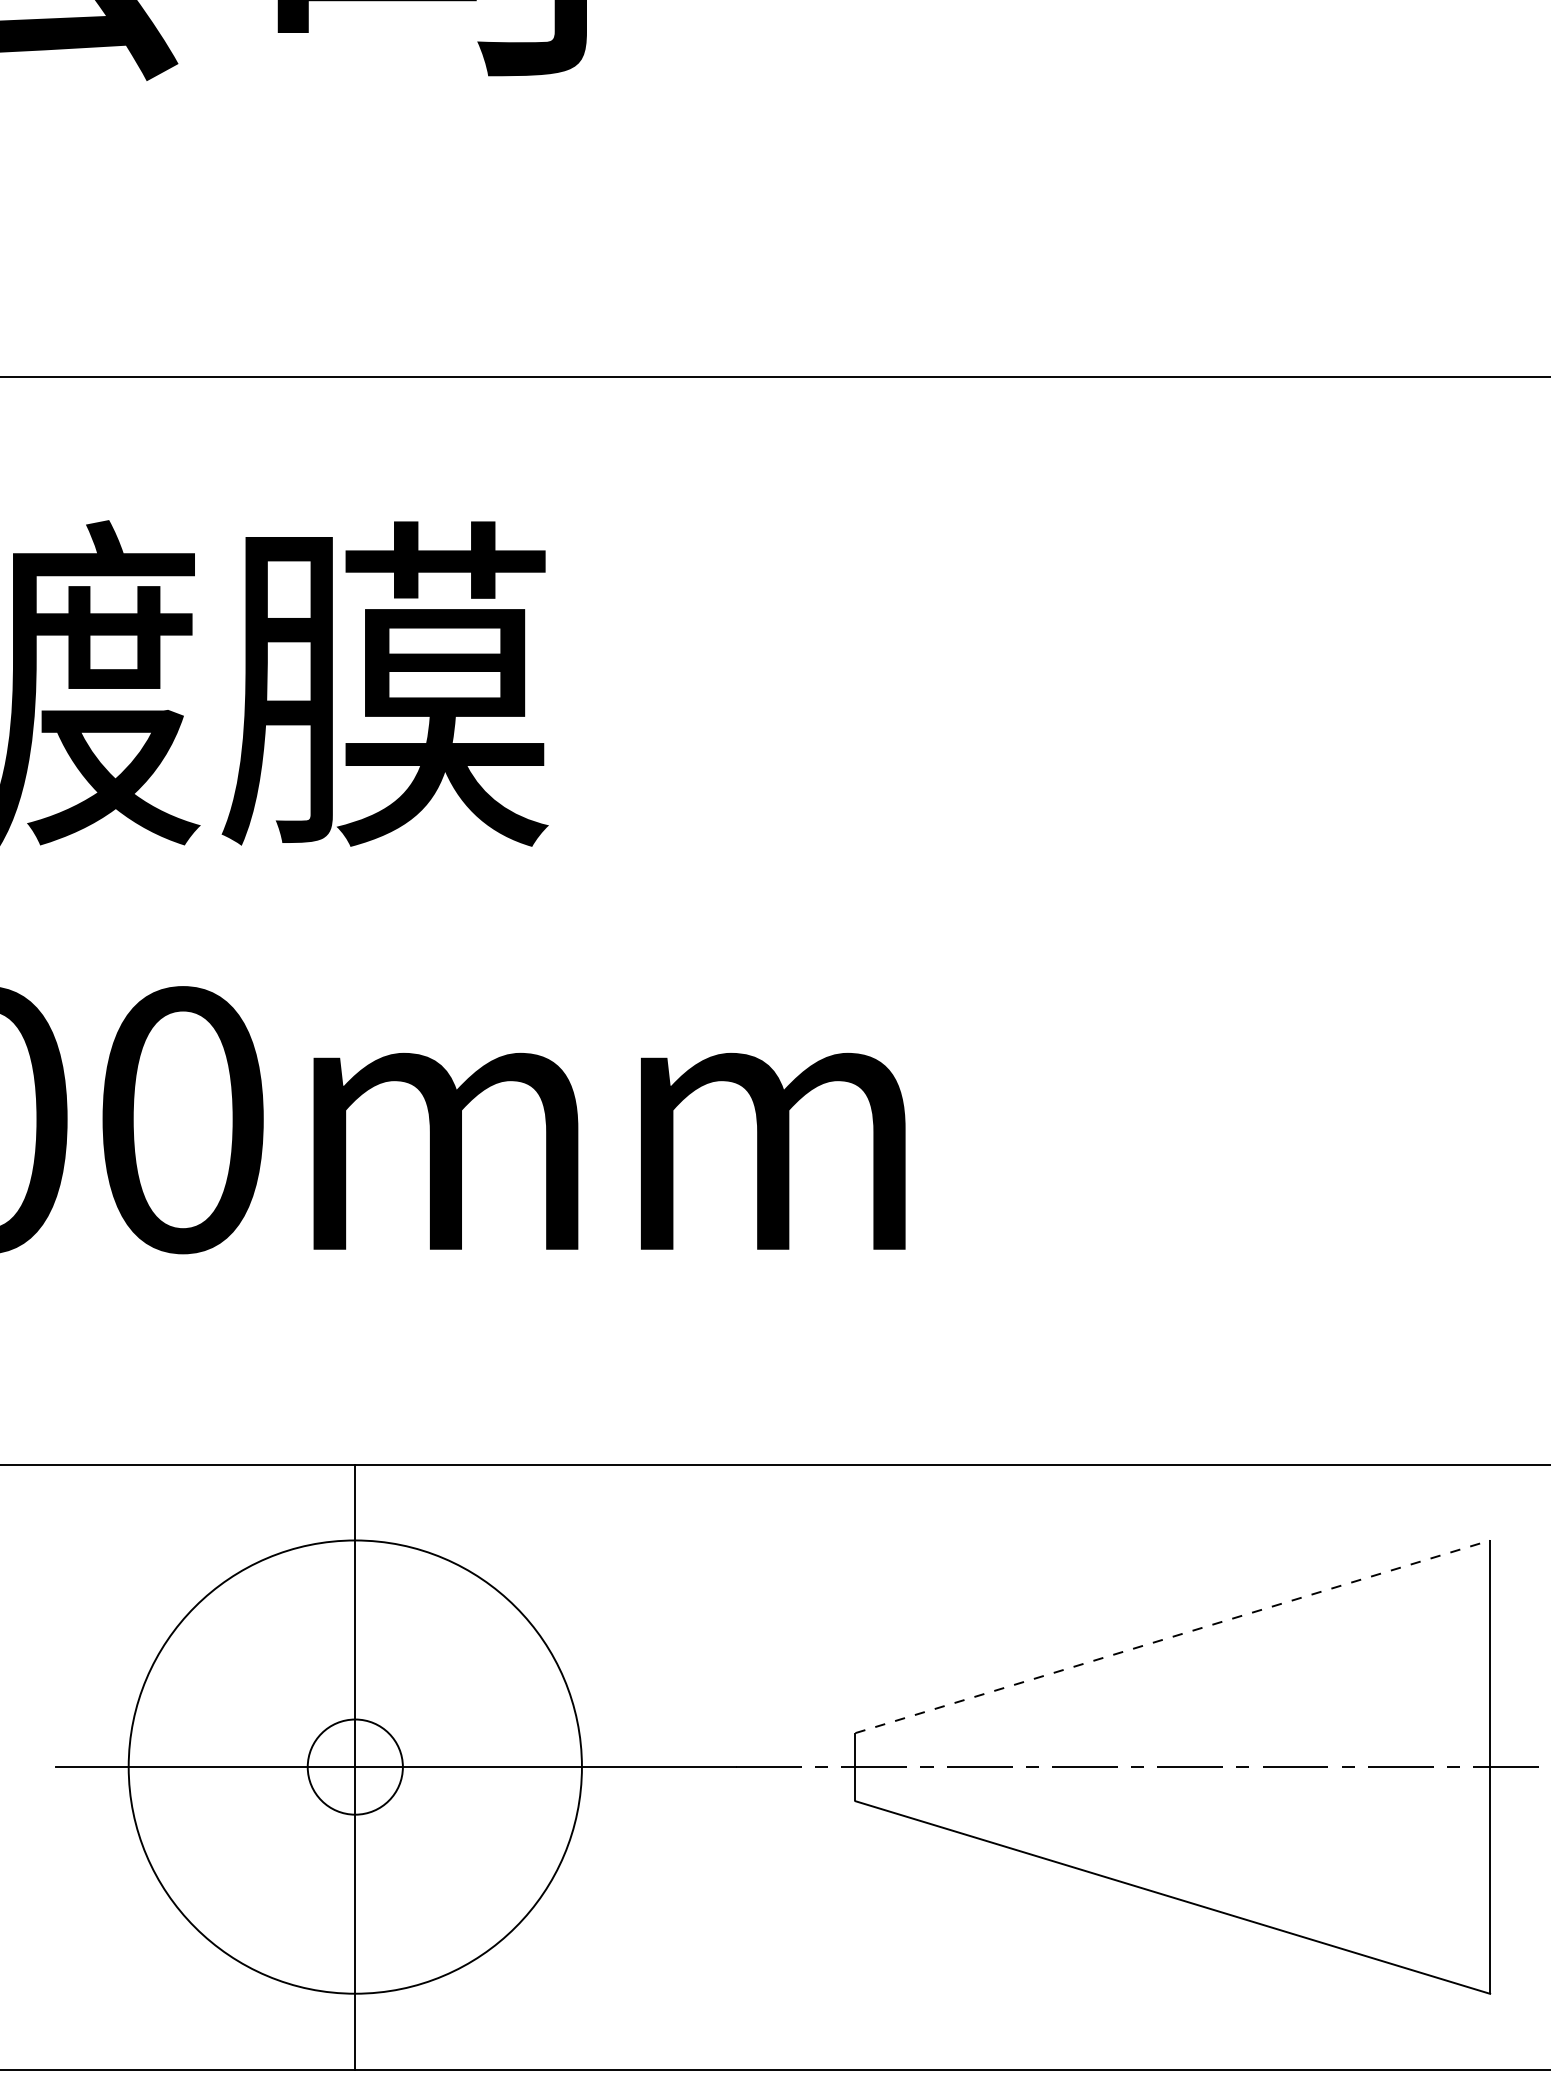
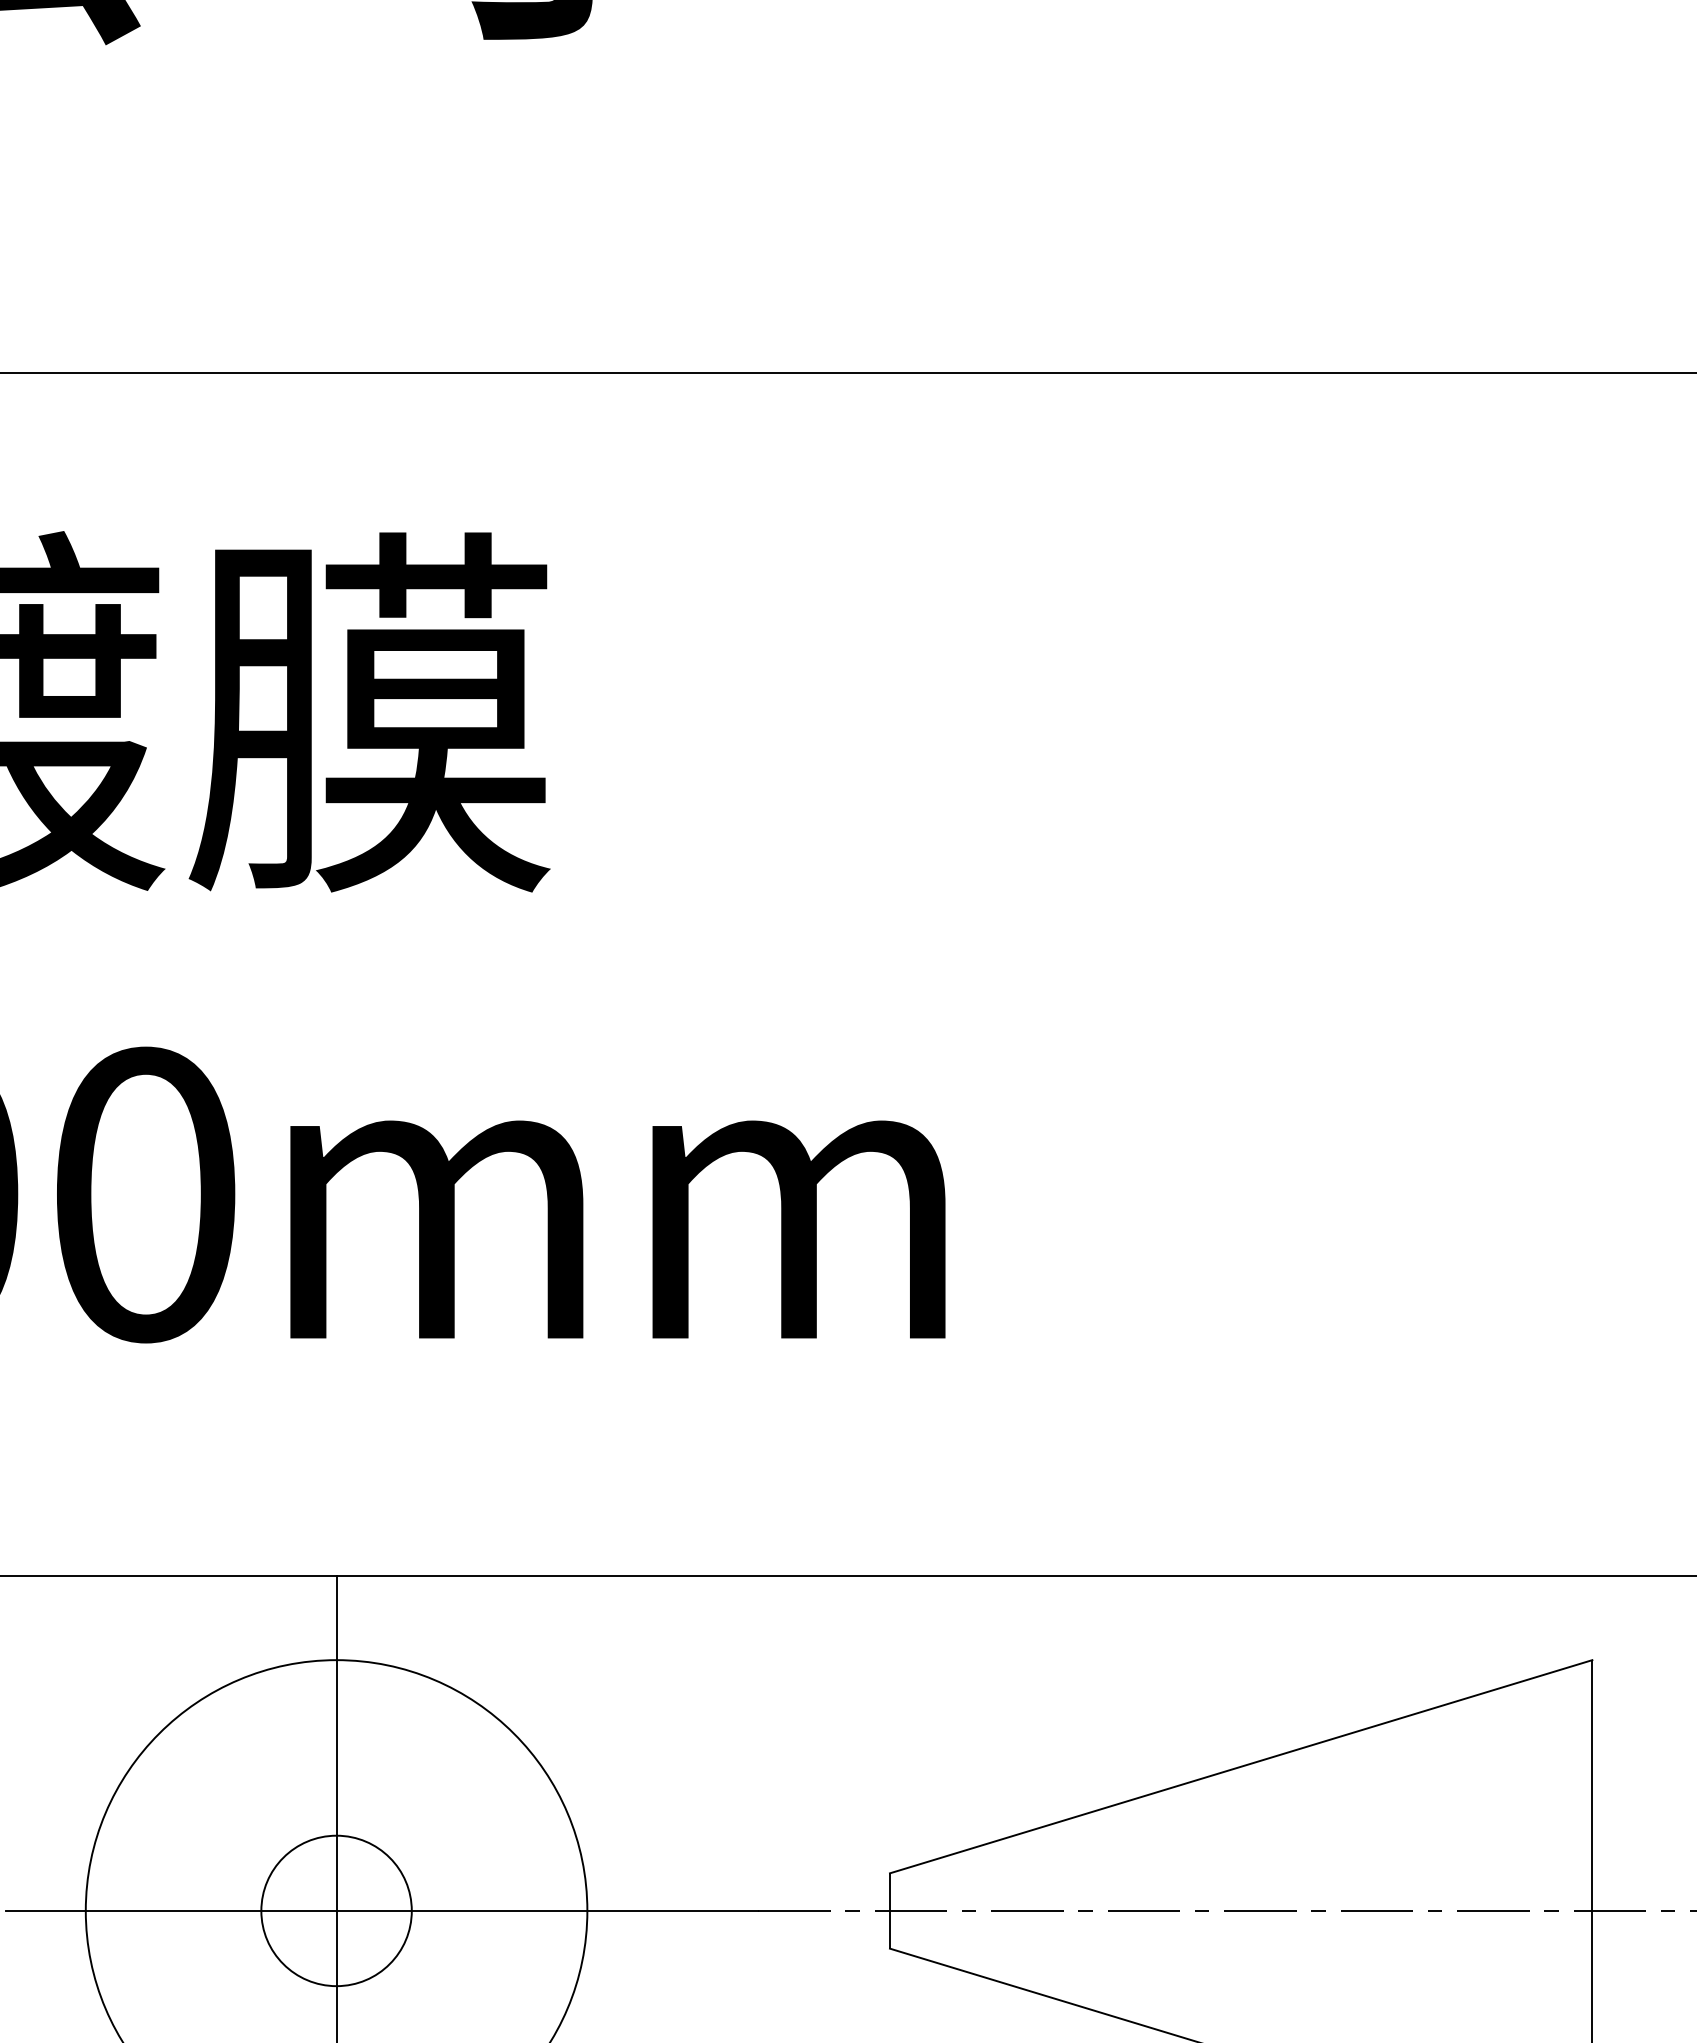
line: (1172, 1636) -> (1240, 1766), dashed -> solid
circle: (355, 1767) -> (336, 1911), size x1.43

